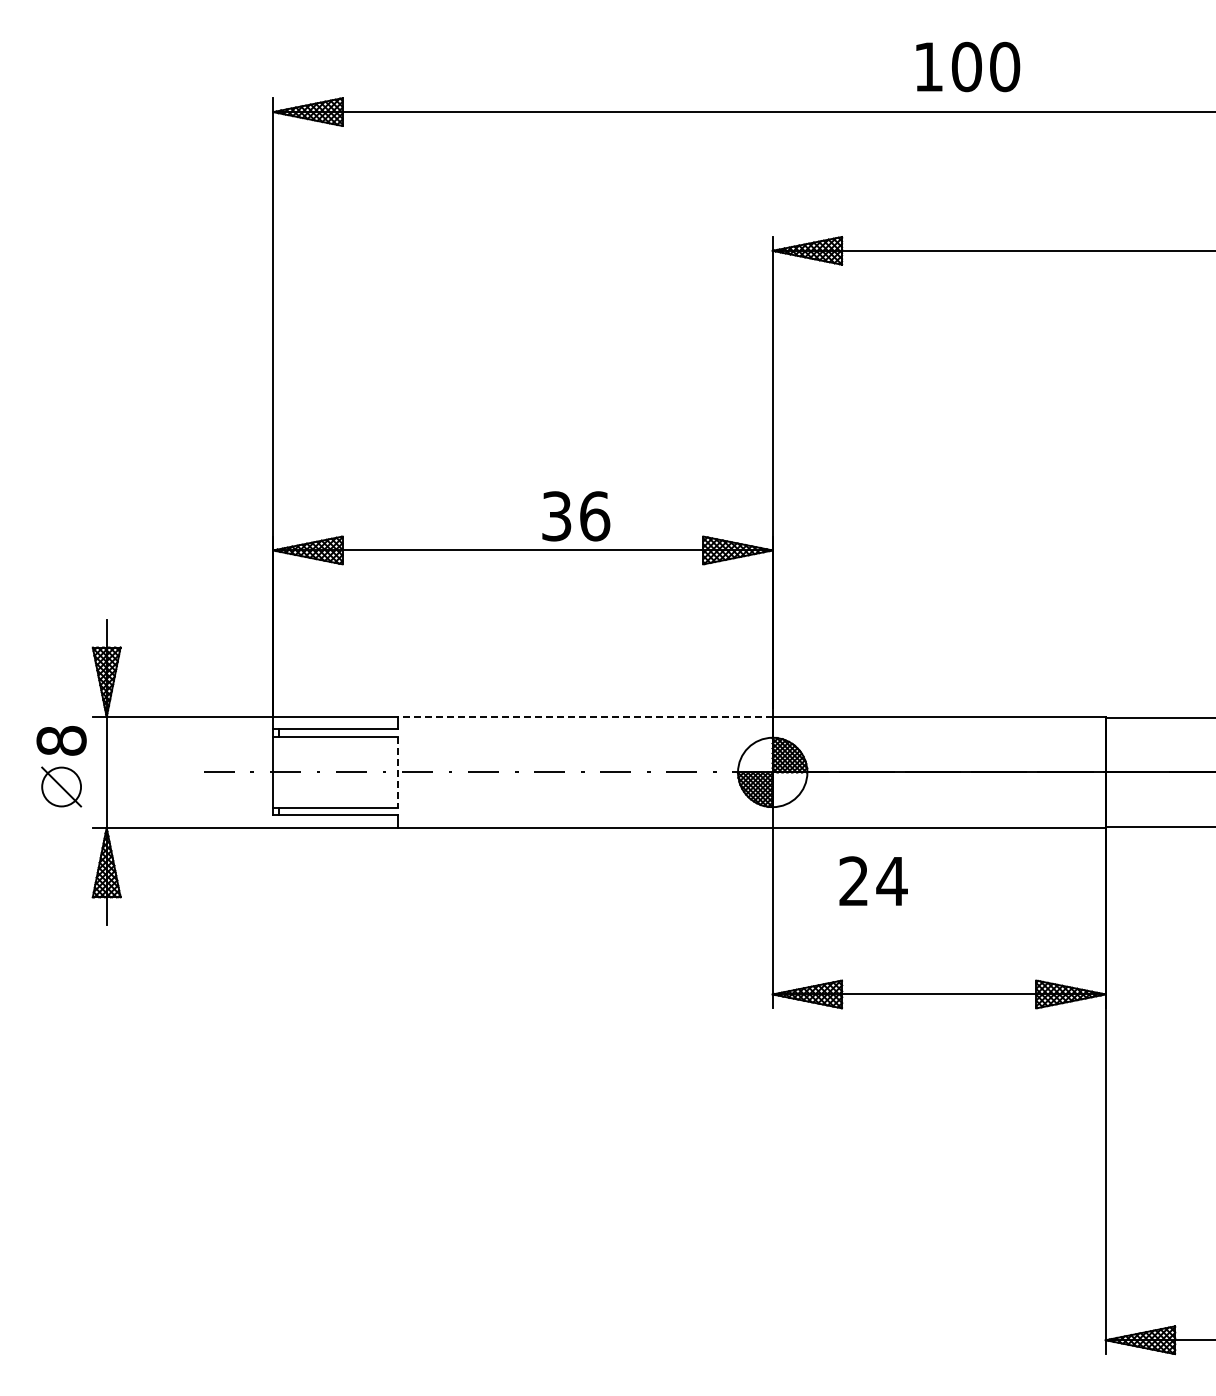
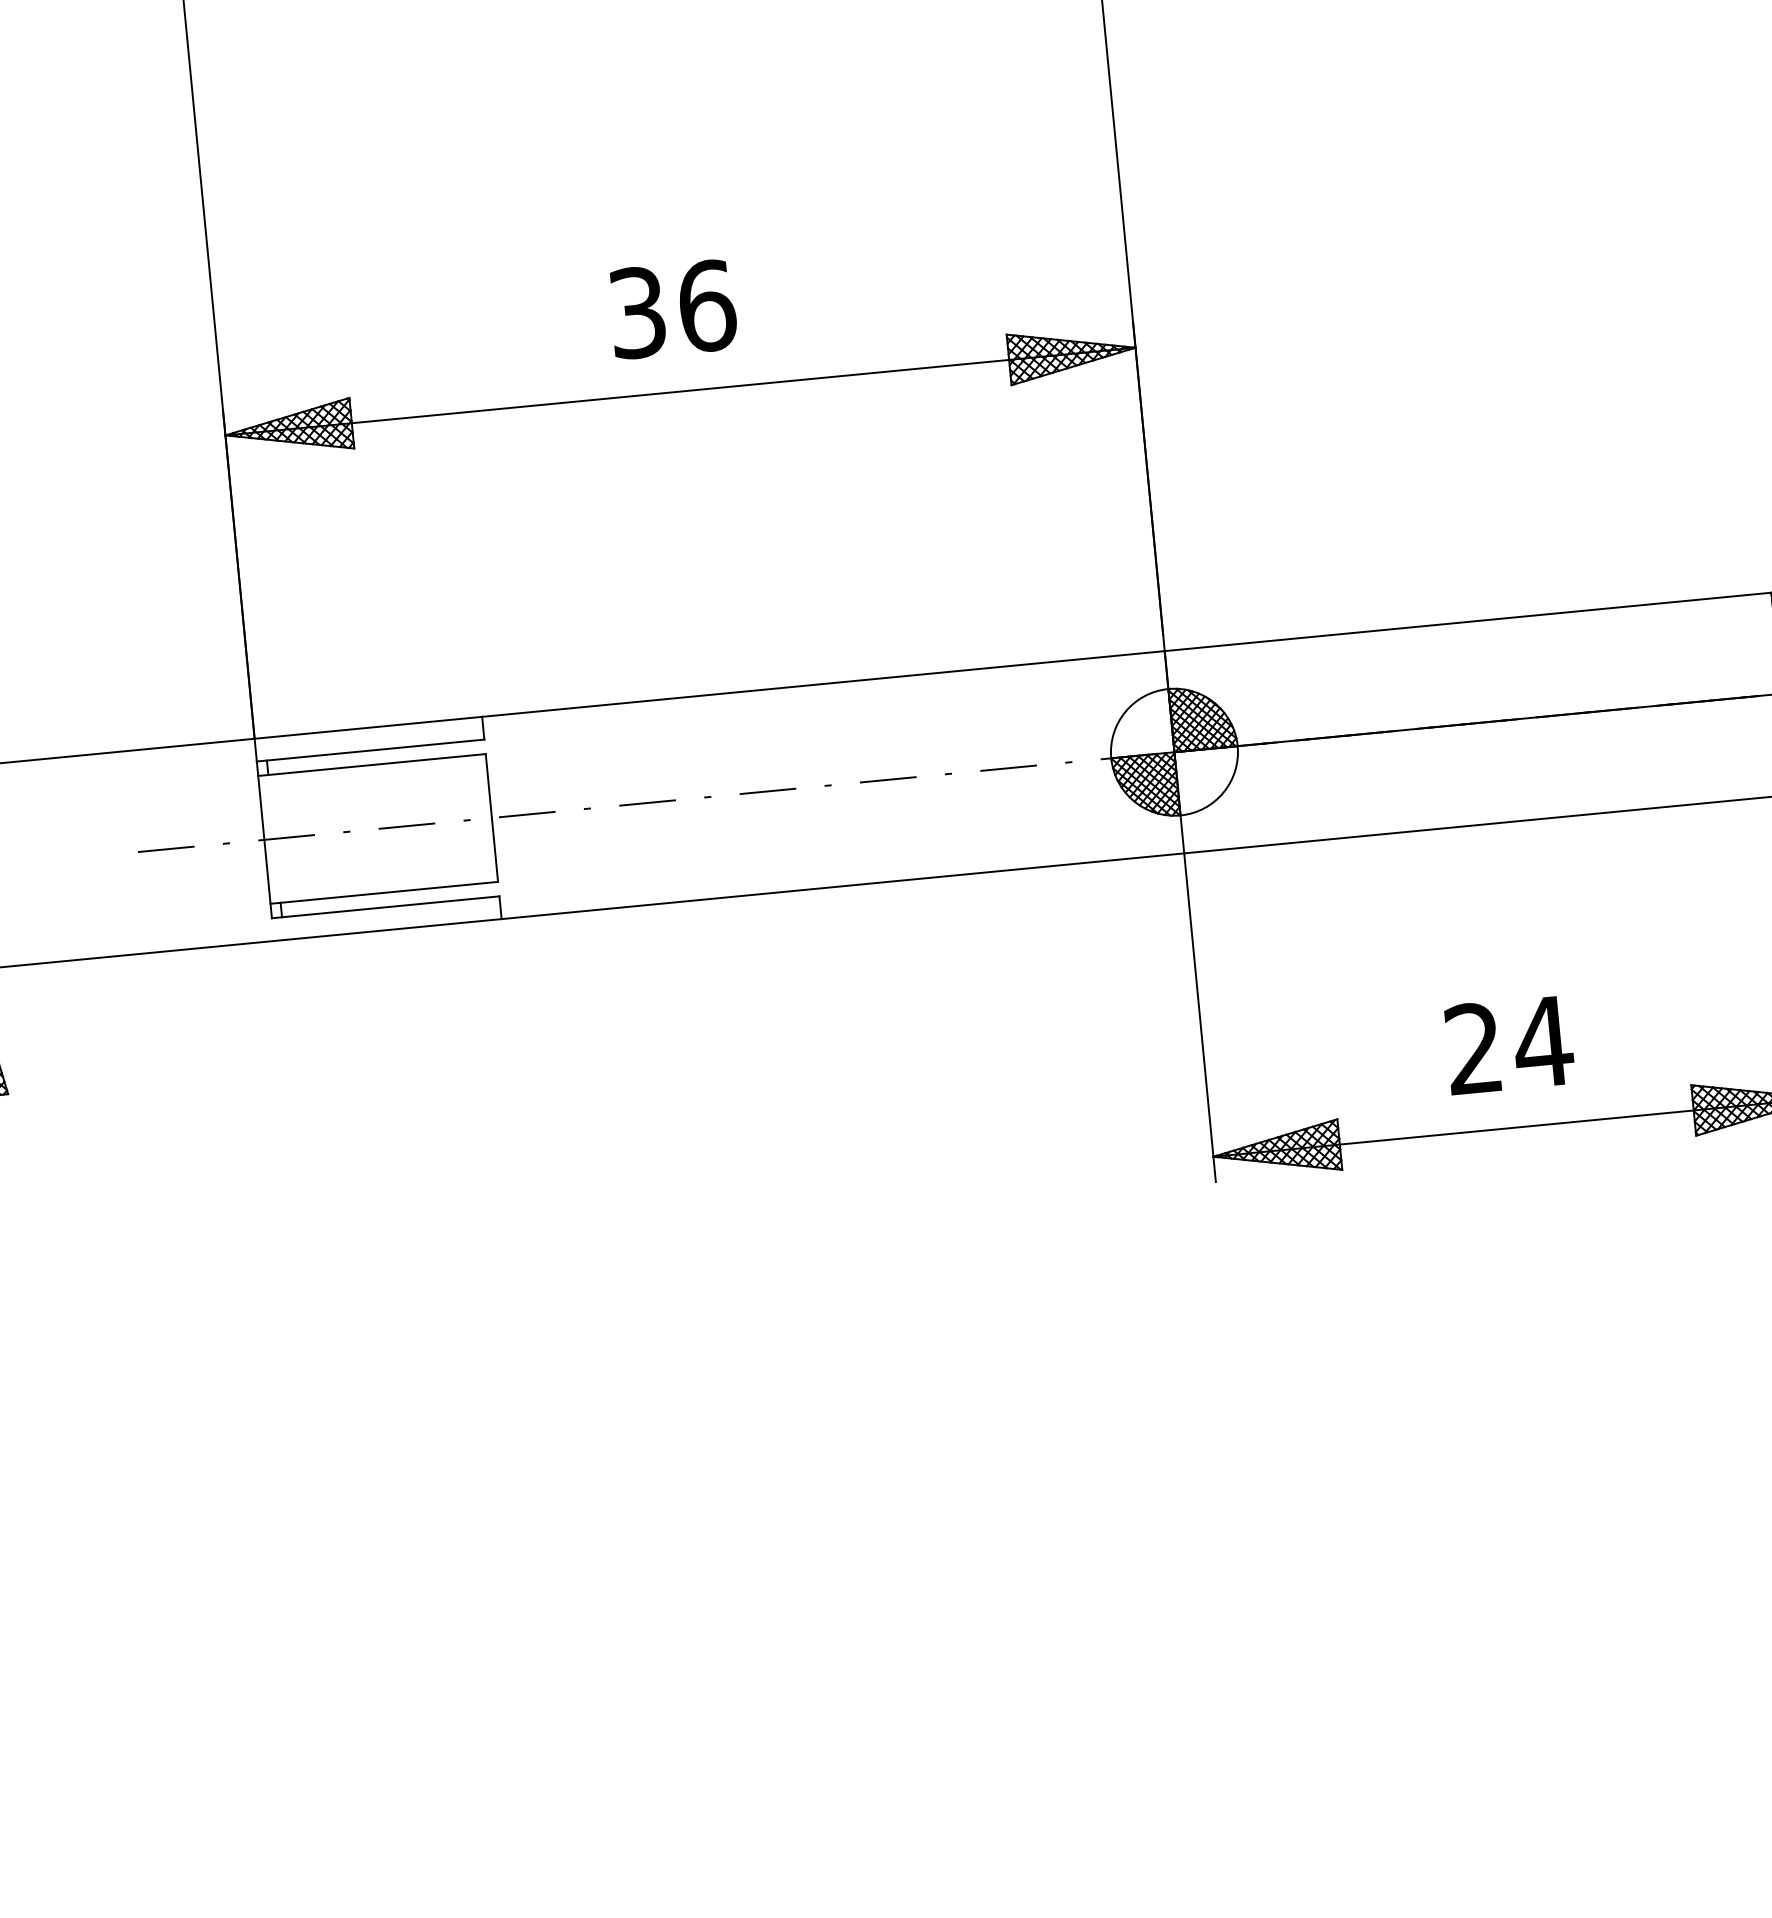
text: (576, 516) -> (673, 309), moved
line: (584, 716) -> (821, 683), dashed -> solid
line: (398, 772) -> (492, 817), dashed -> solid
text: (873, 880) -> (1509, 1043), moved

